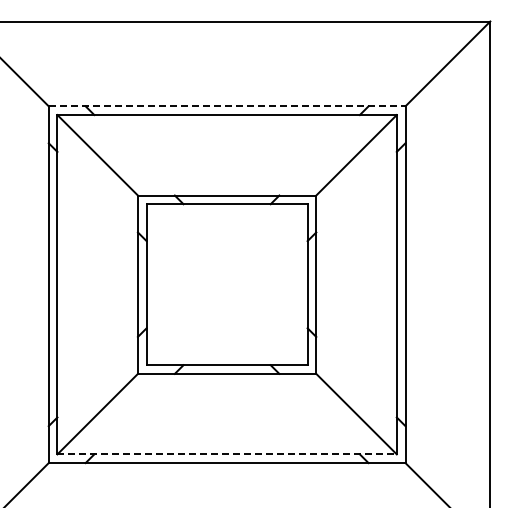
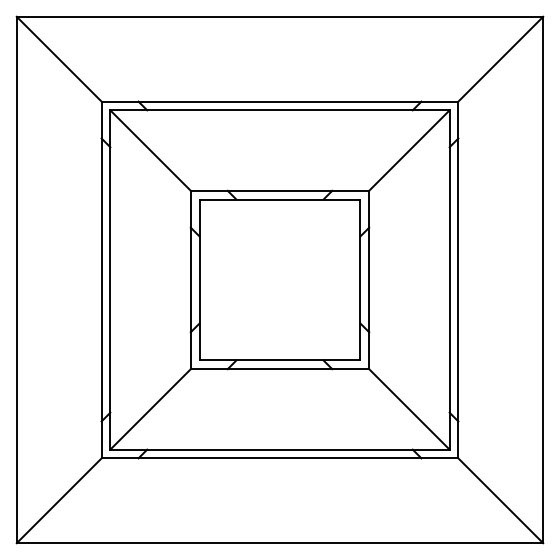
line: (227, 106) -> (280, 101), dashed -> solid
line: (226, 454) -> (279, 449), dashed -> solid

